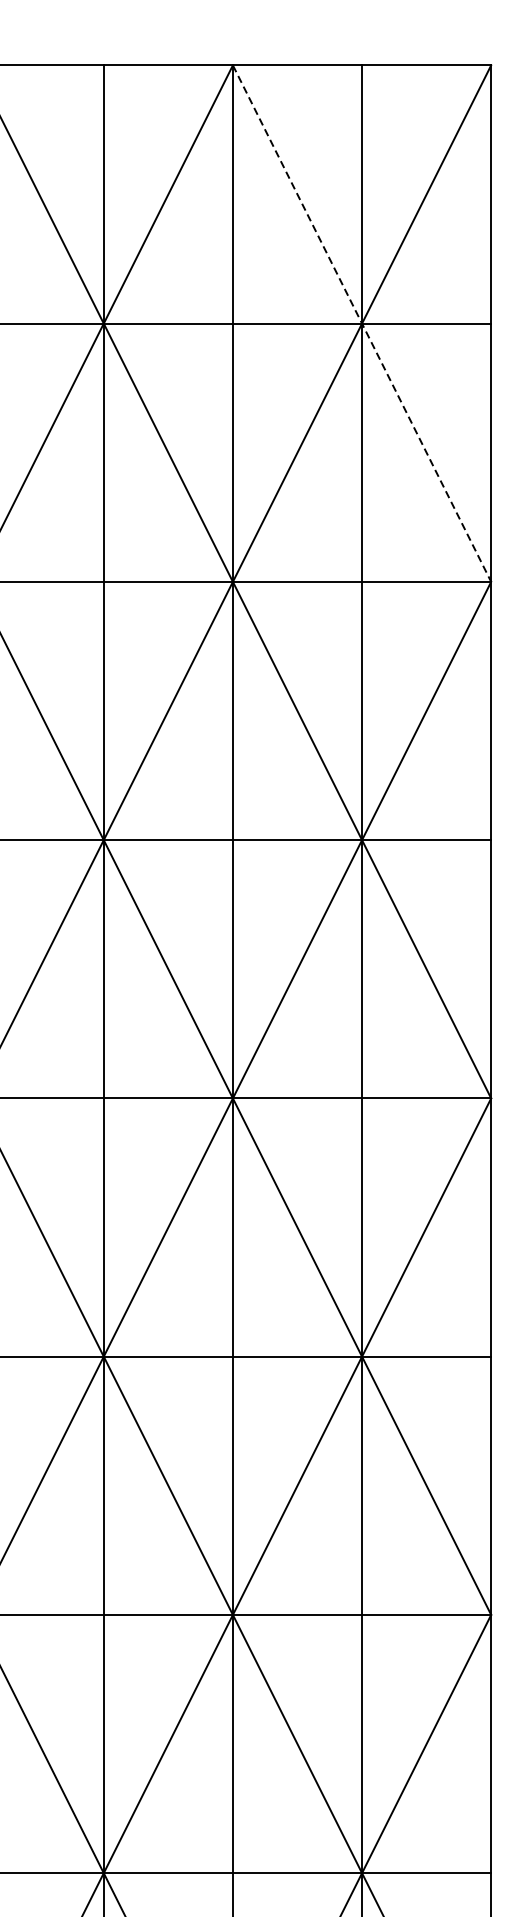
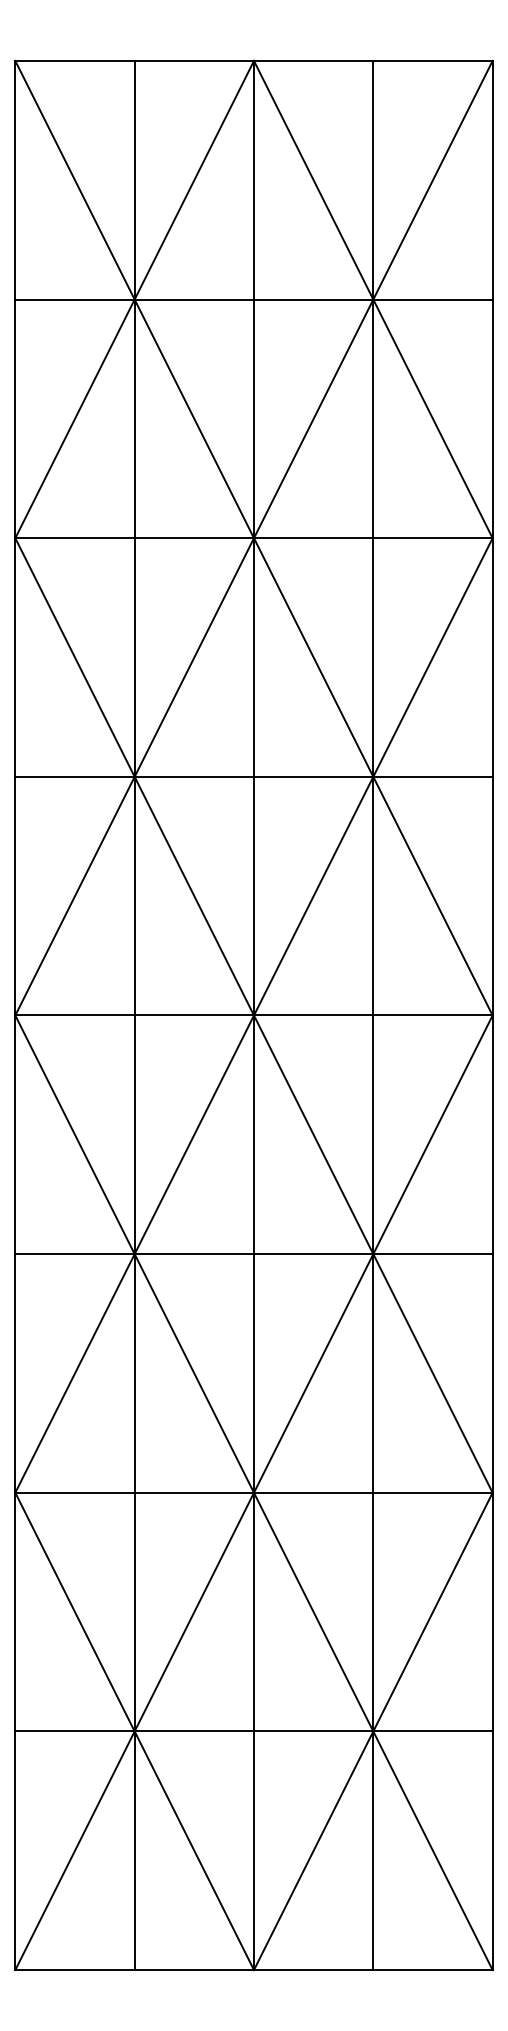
line: (362, 323) -> (373, 299), dashed -> solid

